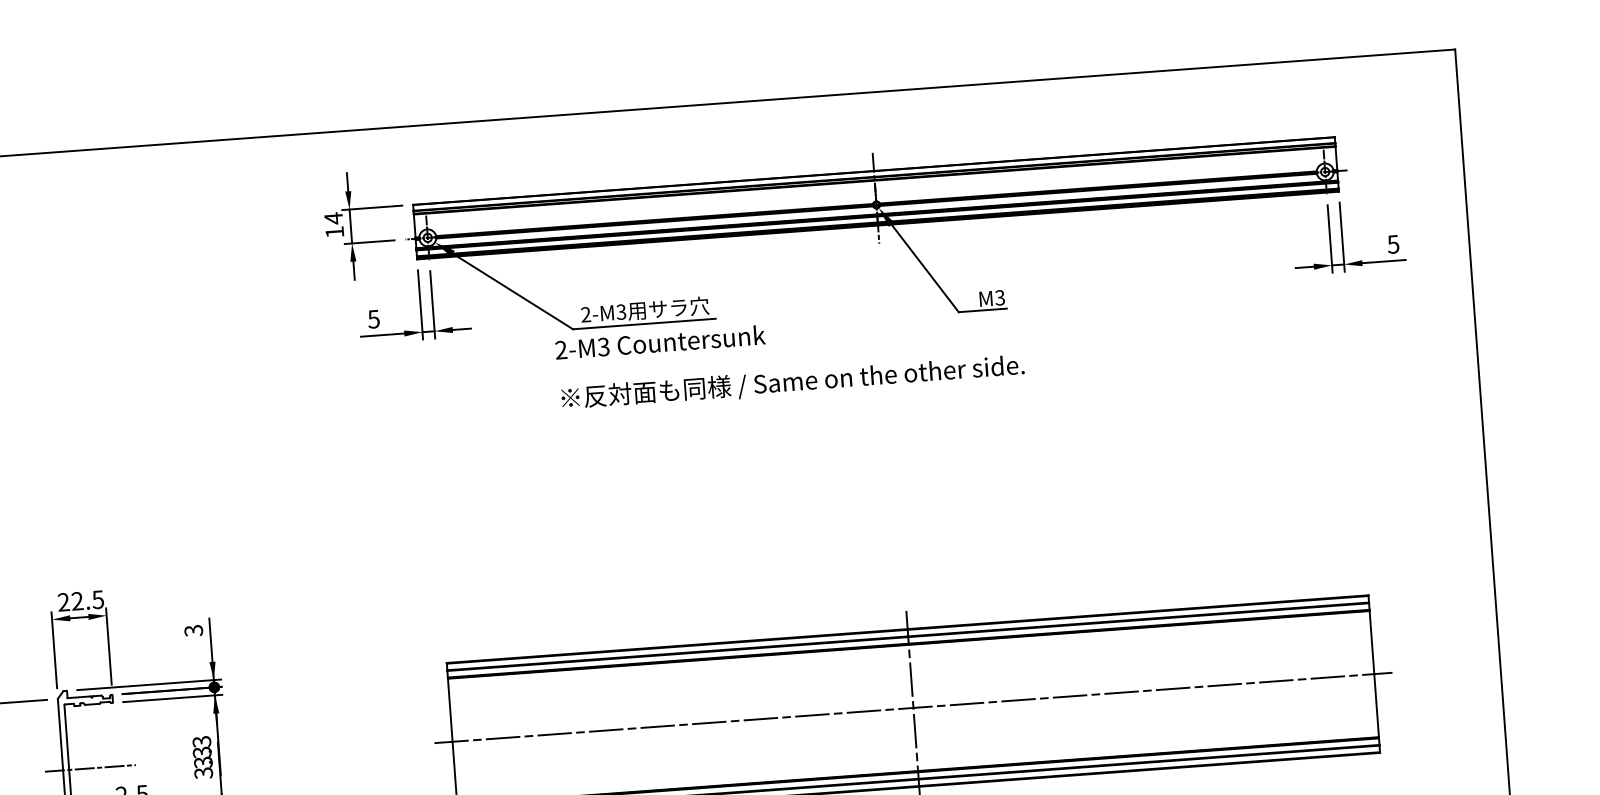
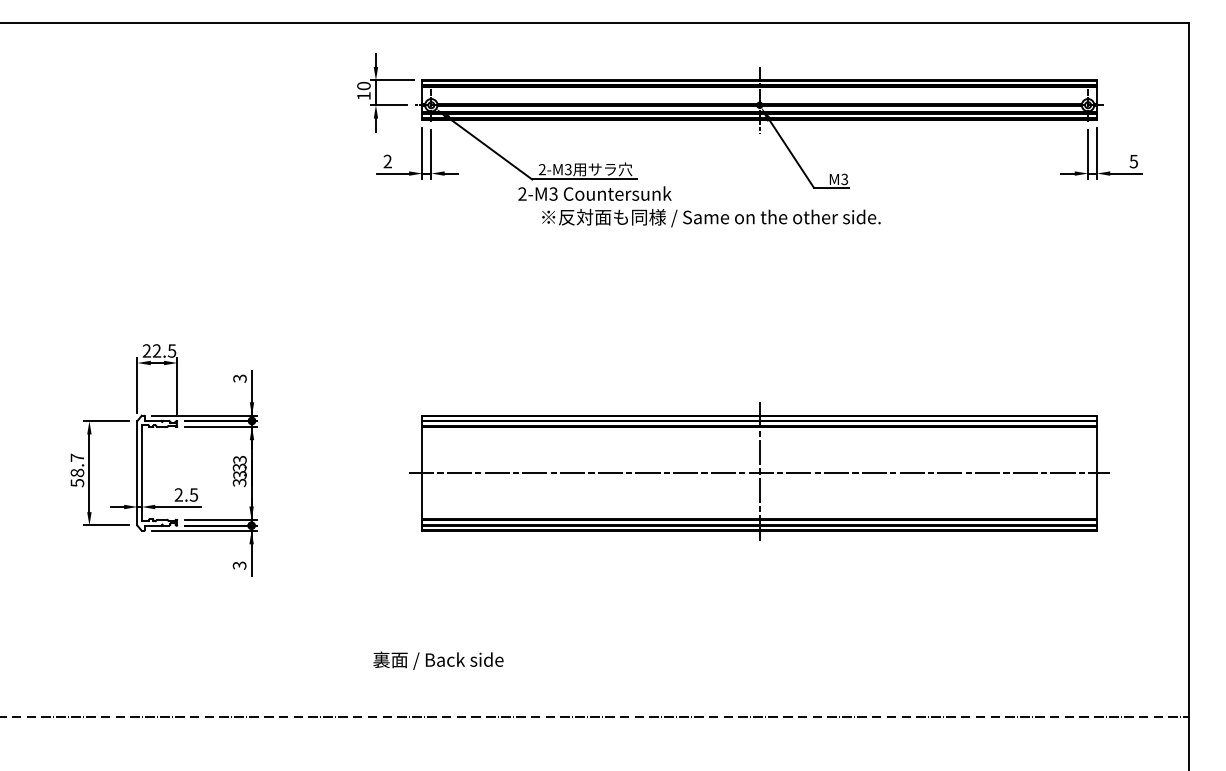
text: (333, 217) -> (363, 85), 14 -> 10
text: (373, 319) -> (387, 161), 5 -> 2
text: (793, 383) -> (711, 218), moved
line: (90, 768) -> (157, 473), removed

